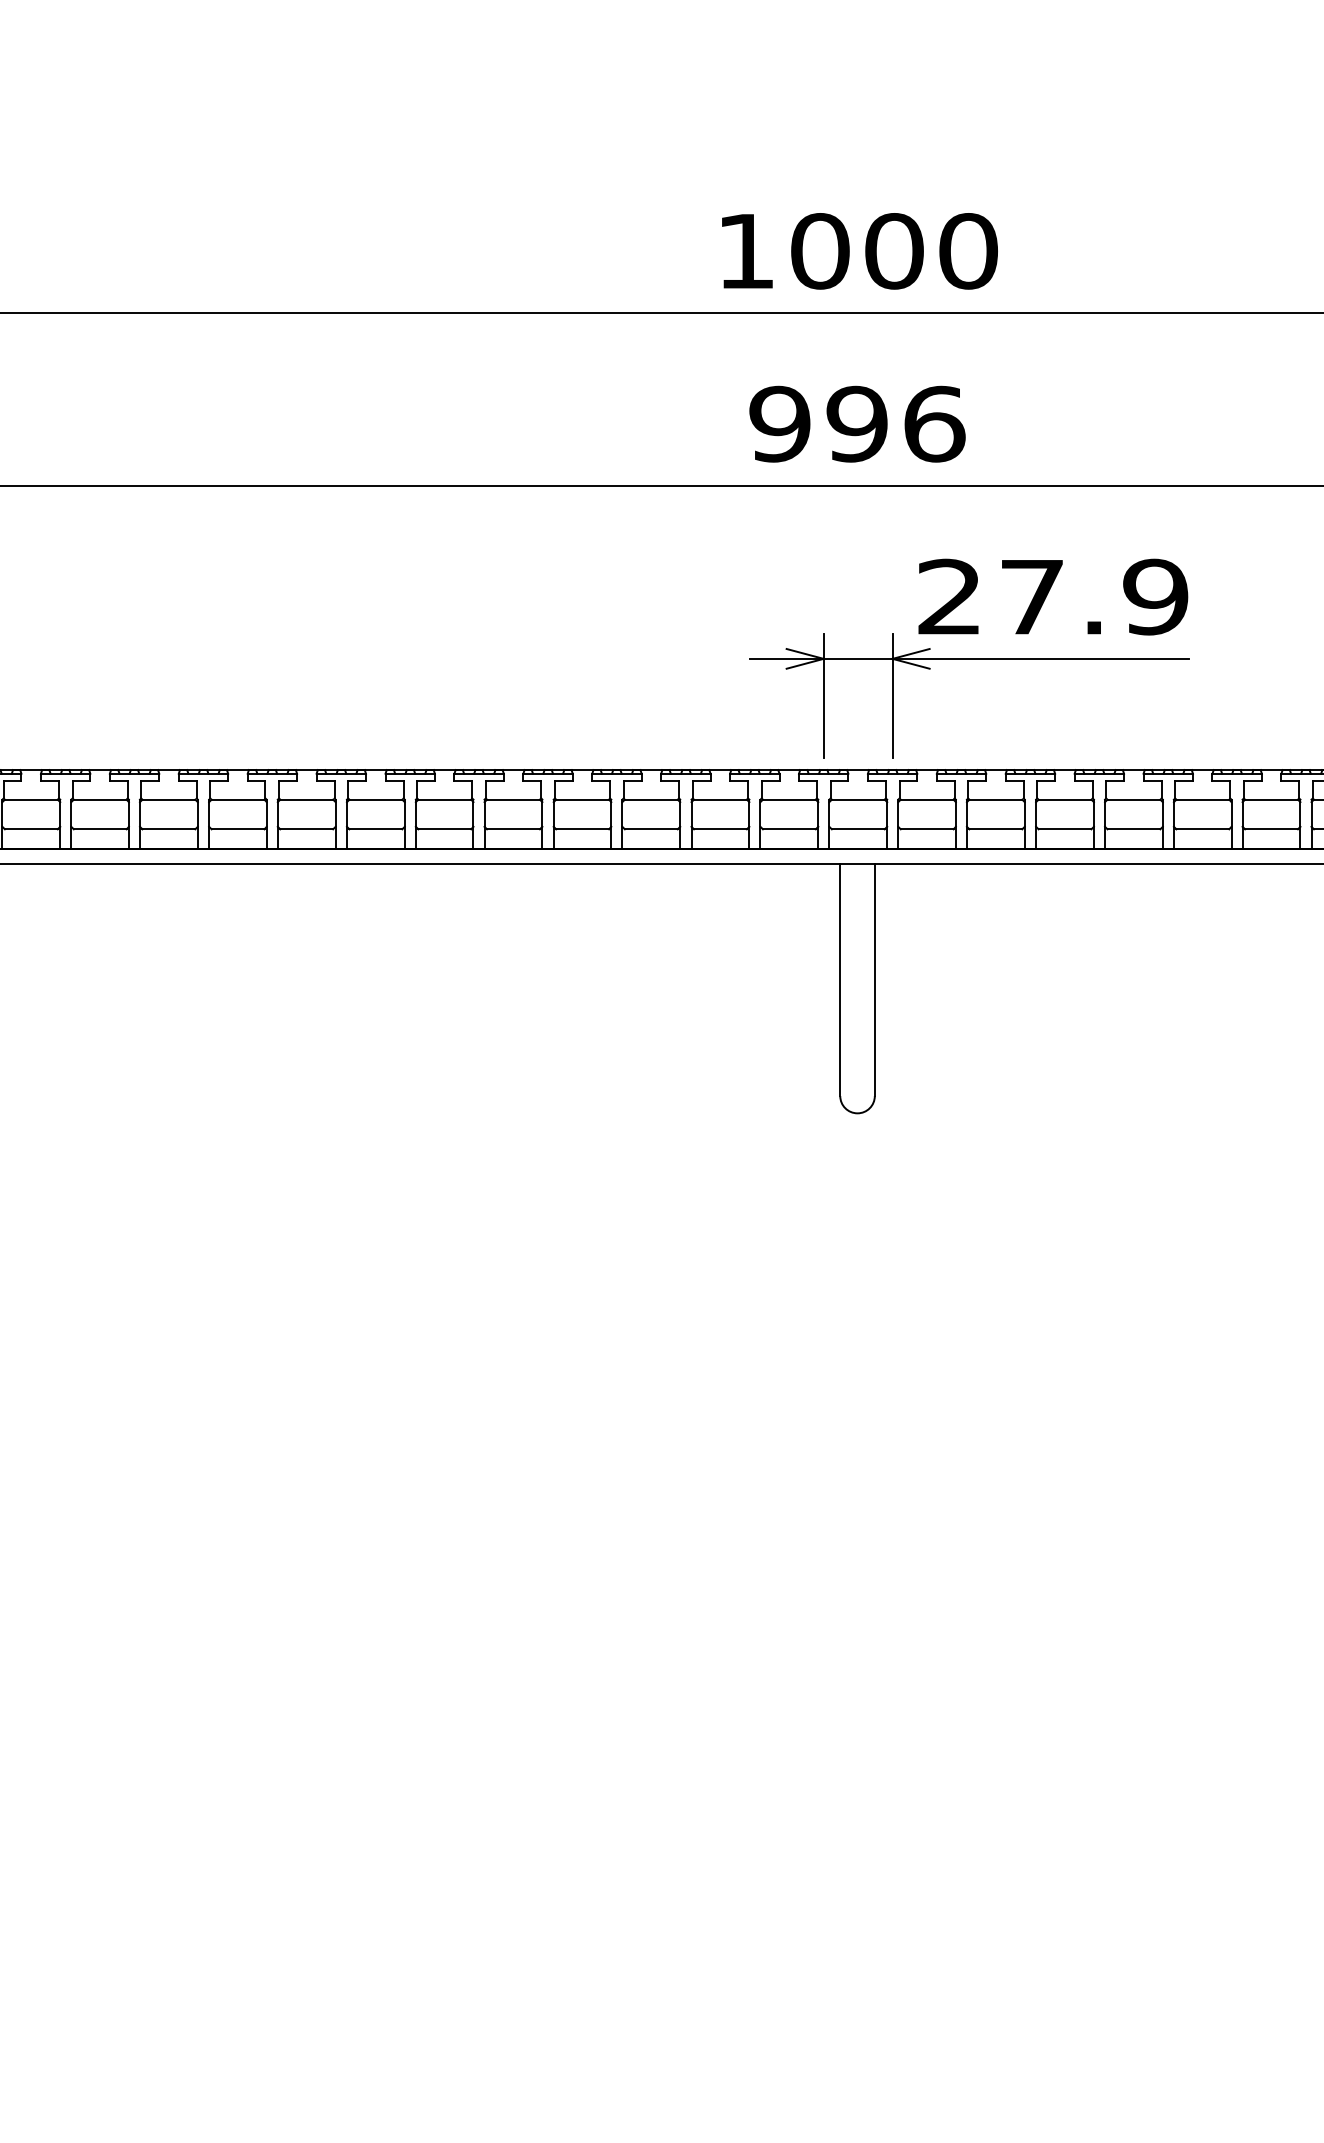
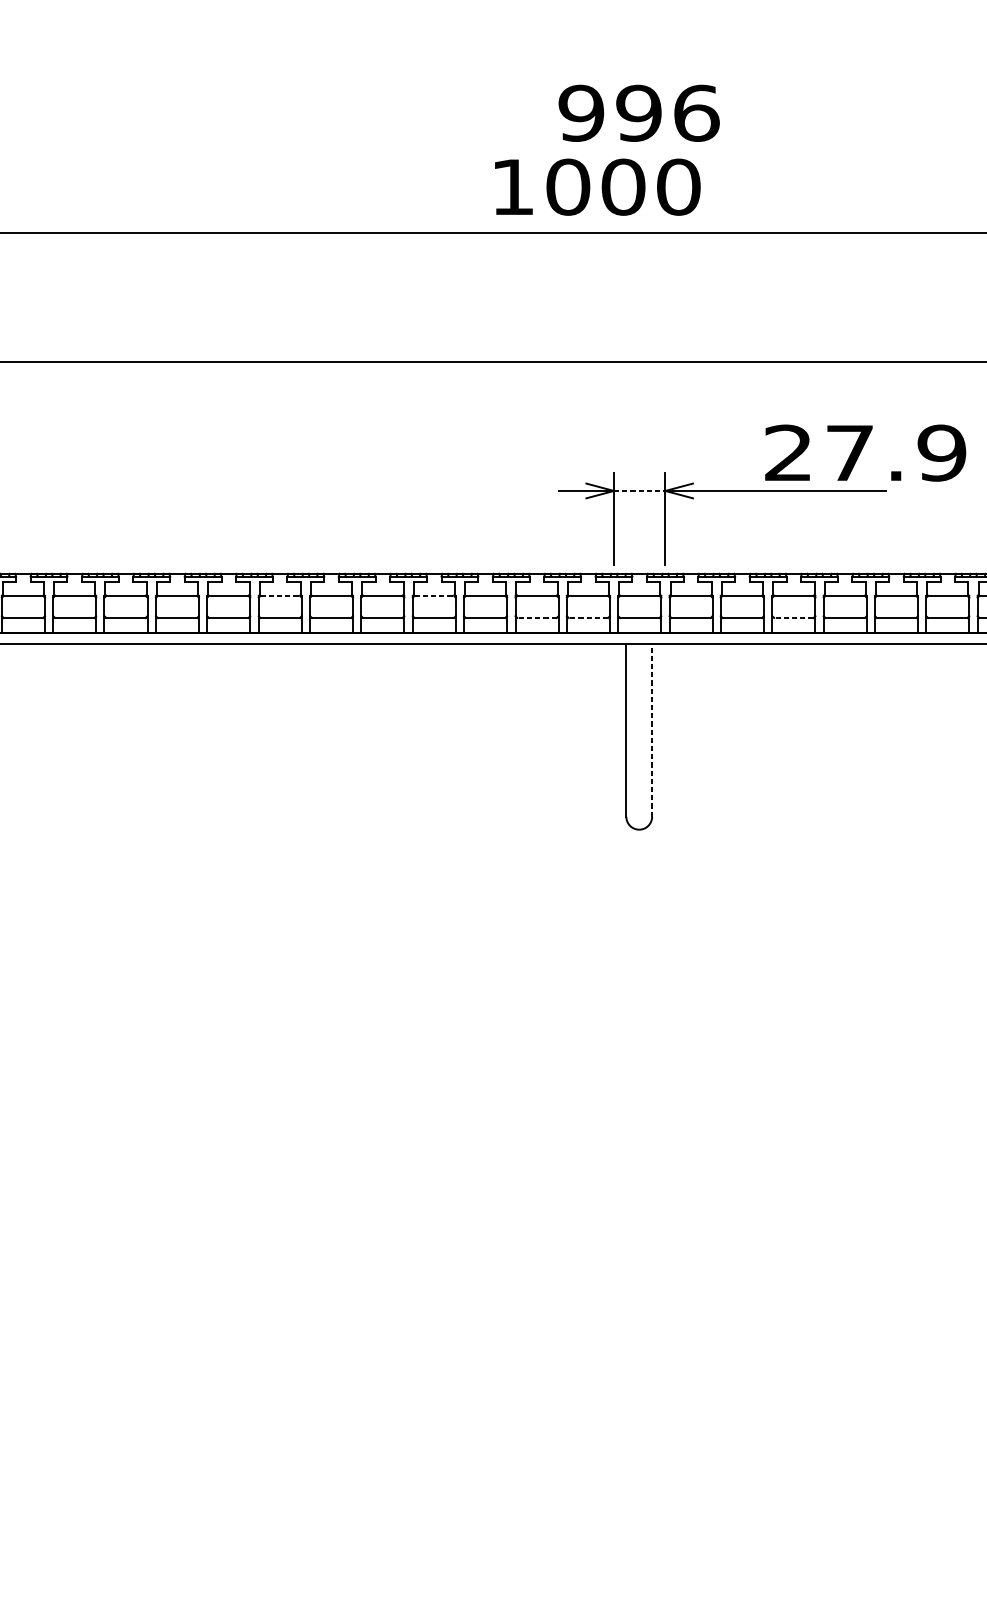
text: (859, 251) -> (597, 187), moved
text: (857, 423) -> (639, 112), moved
text: (1053, 596) -> (865, 452), moved
line: (858, 658) -> (639, 490), solid -> dashed
line: (376, 799) -> (280, 595), solid -> dashed
line: (583, 799) -> (434, 595), solid -> dashed
line: (719, 829) -> (536, 618), solid -> dashed
line: (788, 829) -> (587, 618), solid -> dashed
line: (1064, 829) -> (793, 618), solid -> dashed
line: (874, 979) -> (651, 729), solid -> dashed

